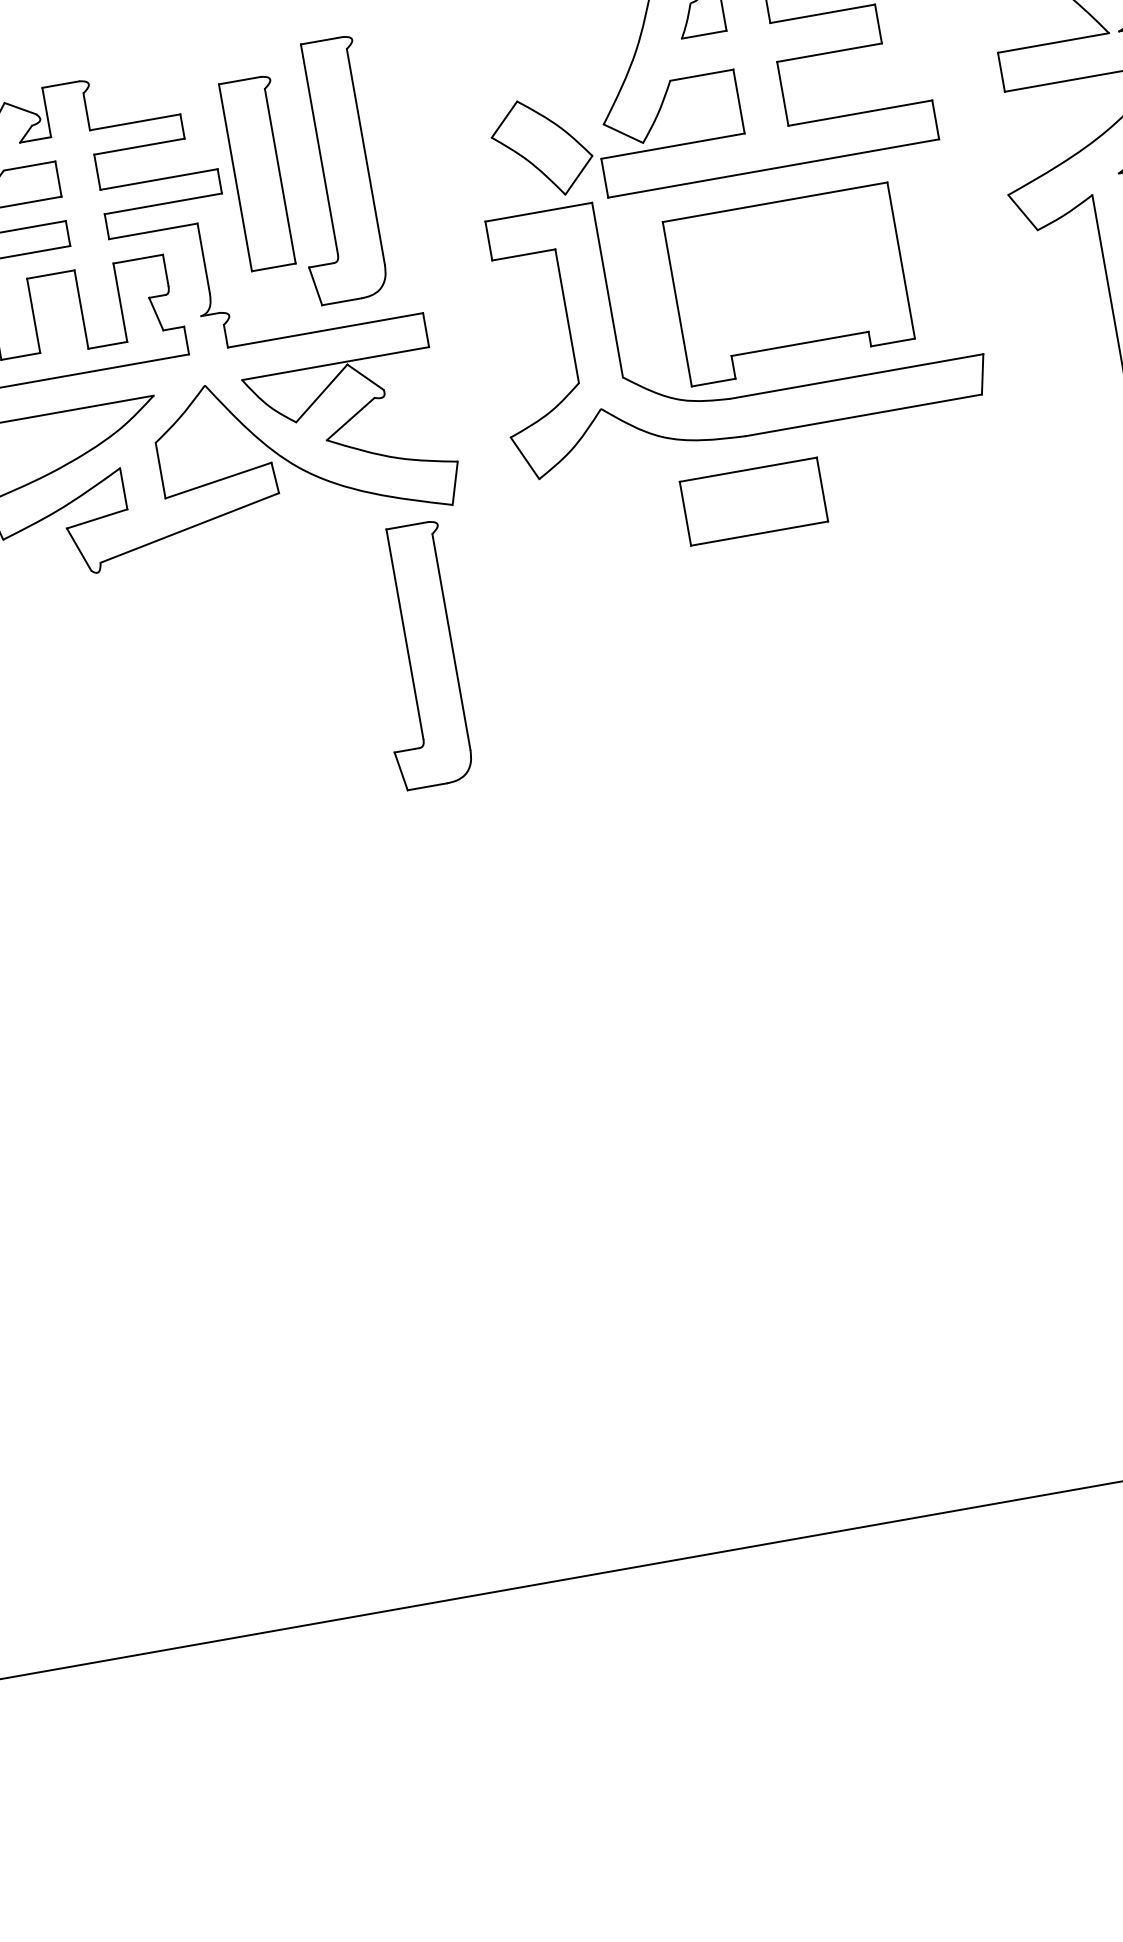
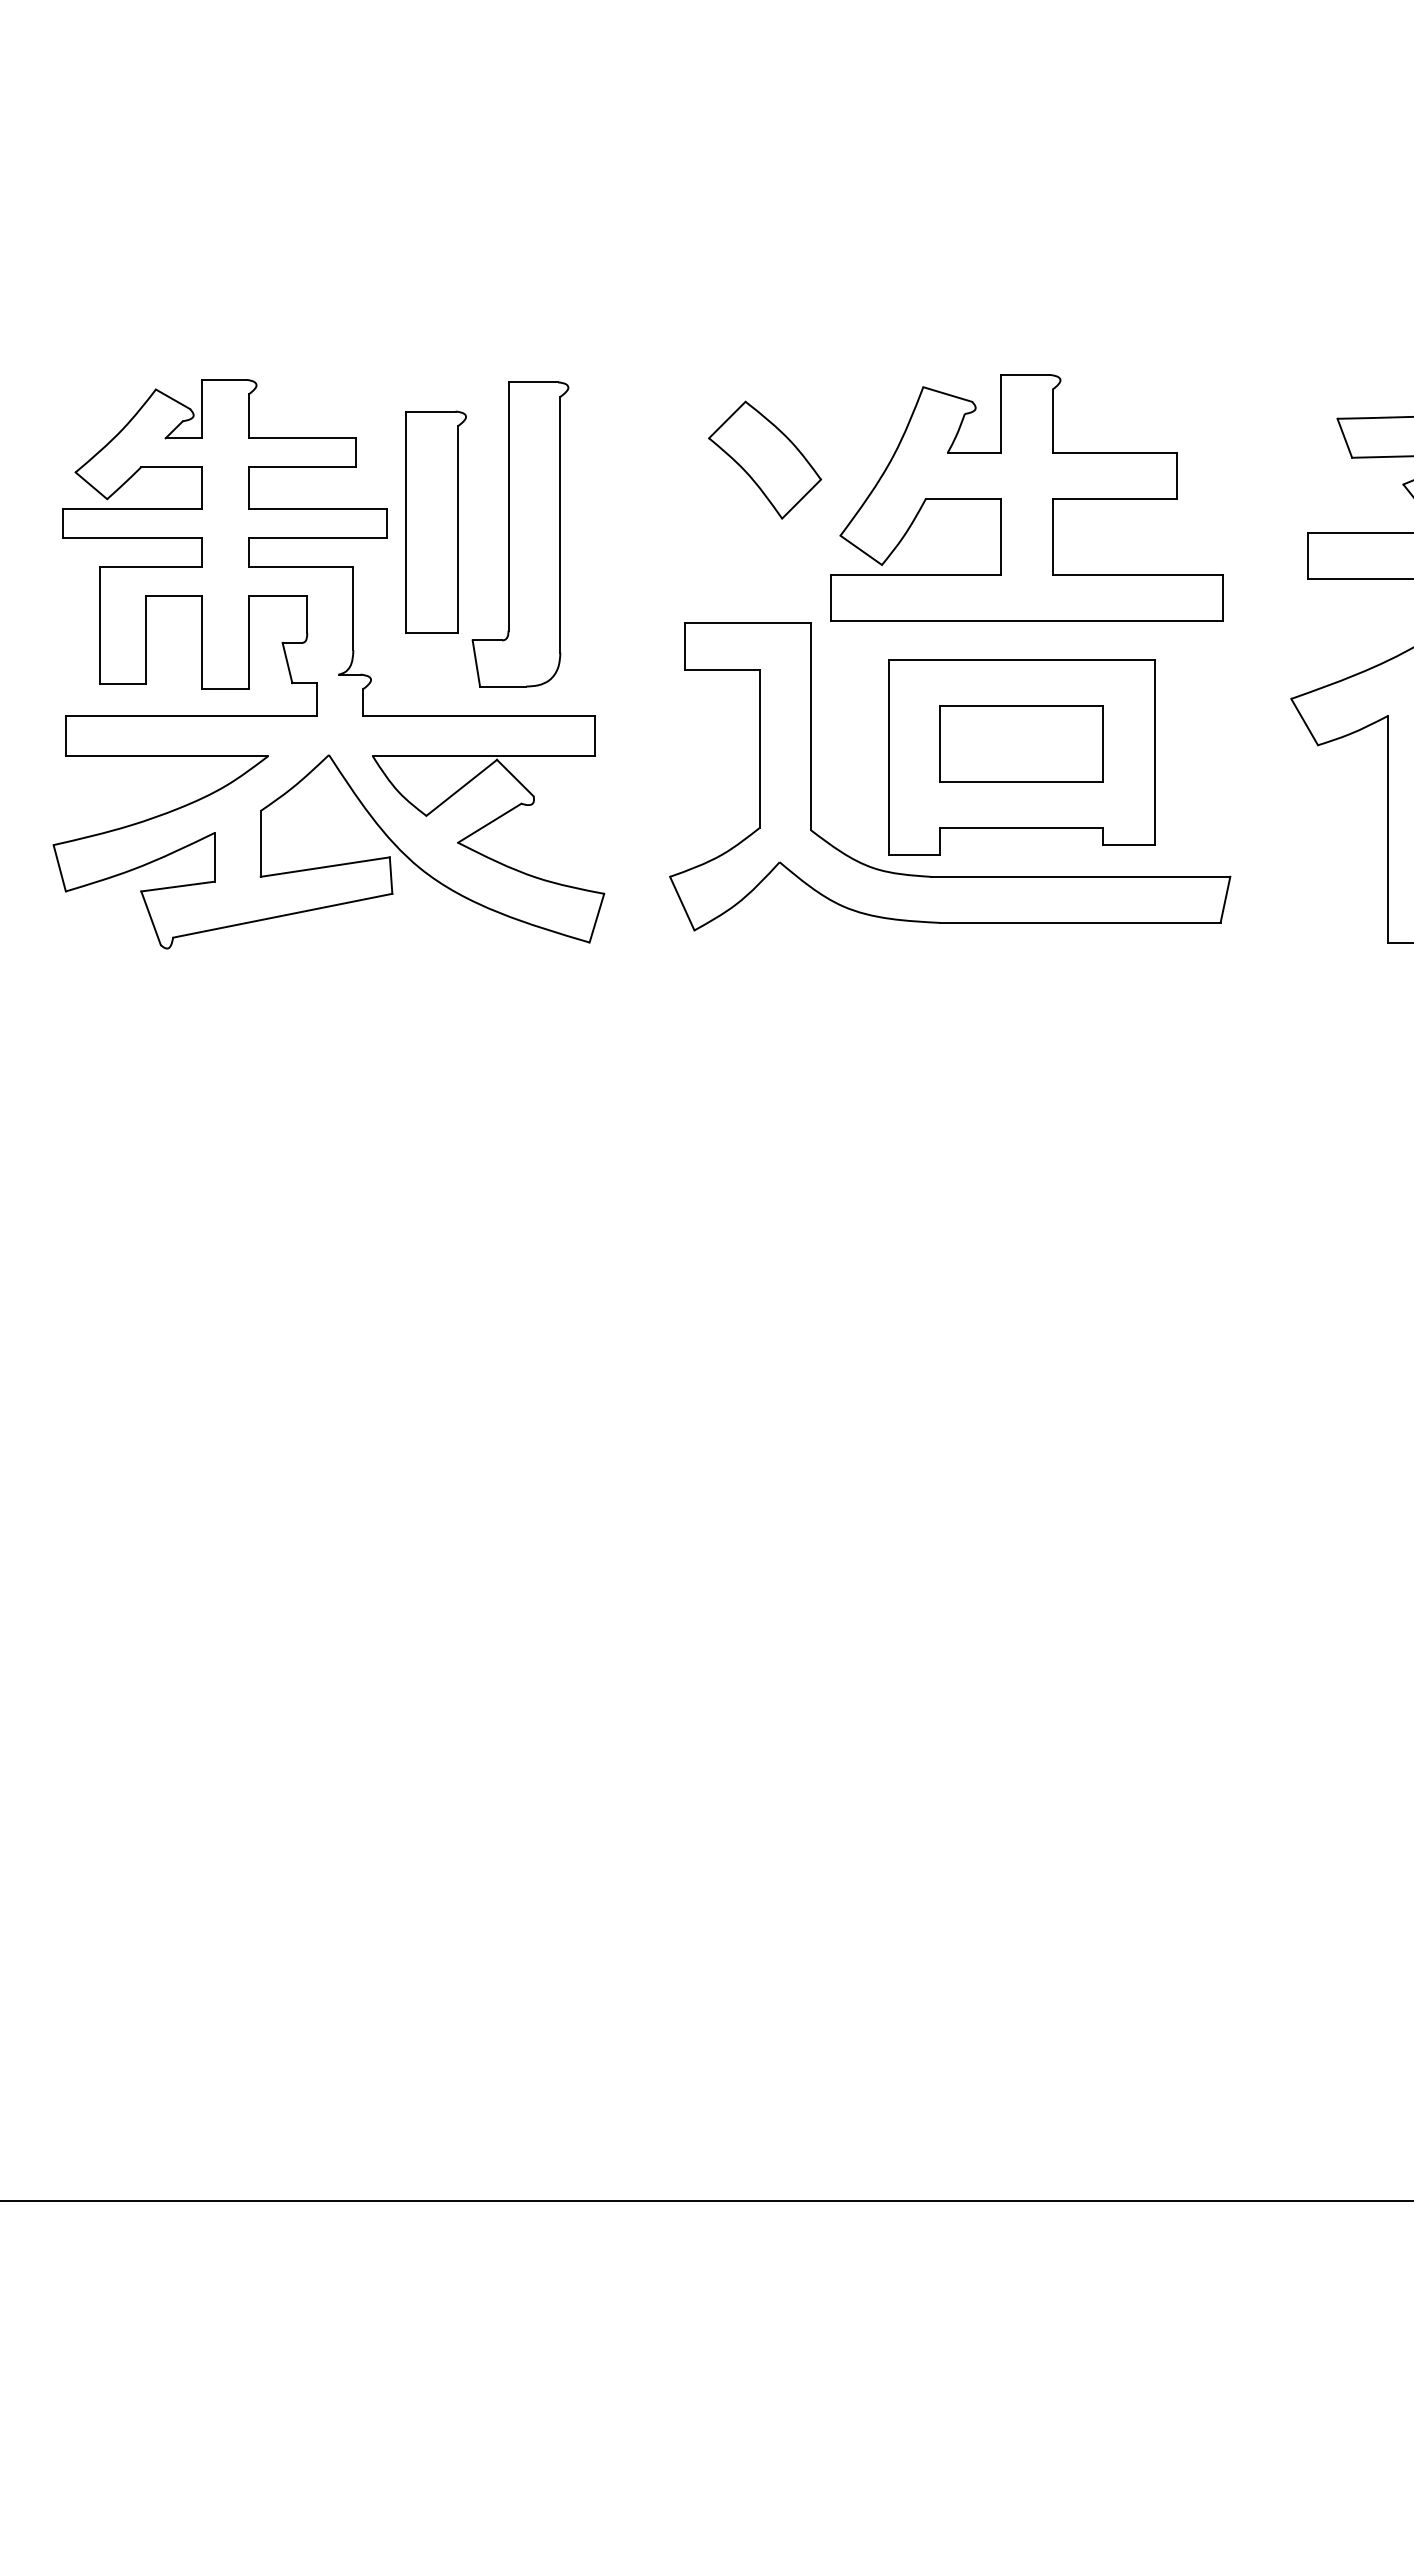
part: (542, 147) -> (765, 459), moved
part: (753, 501) -> (1021, 743), moved
part: (419, 656) -> (520, 1109), removed

